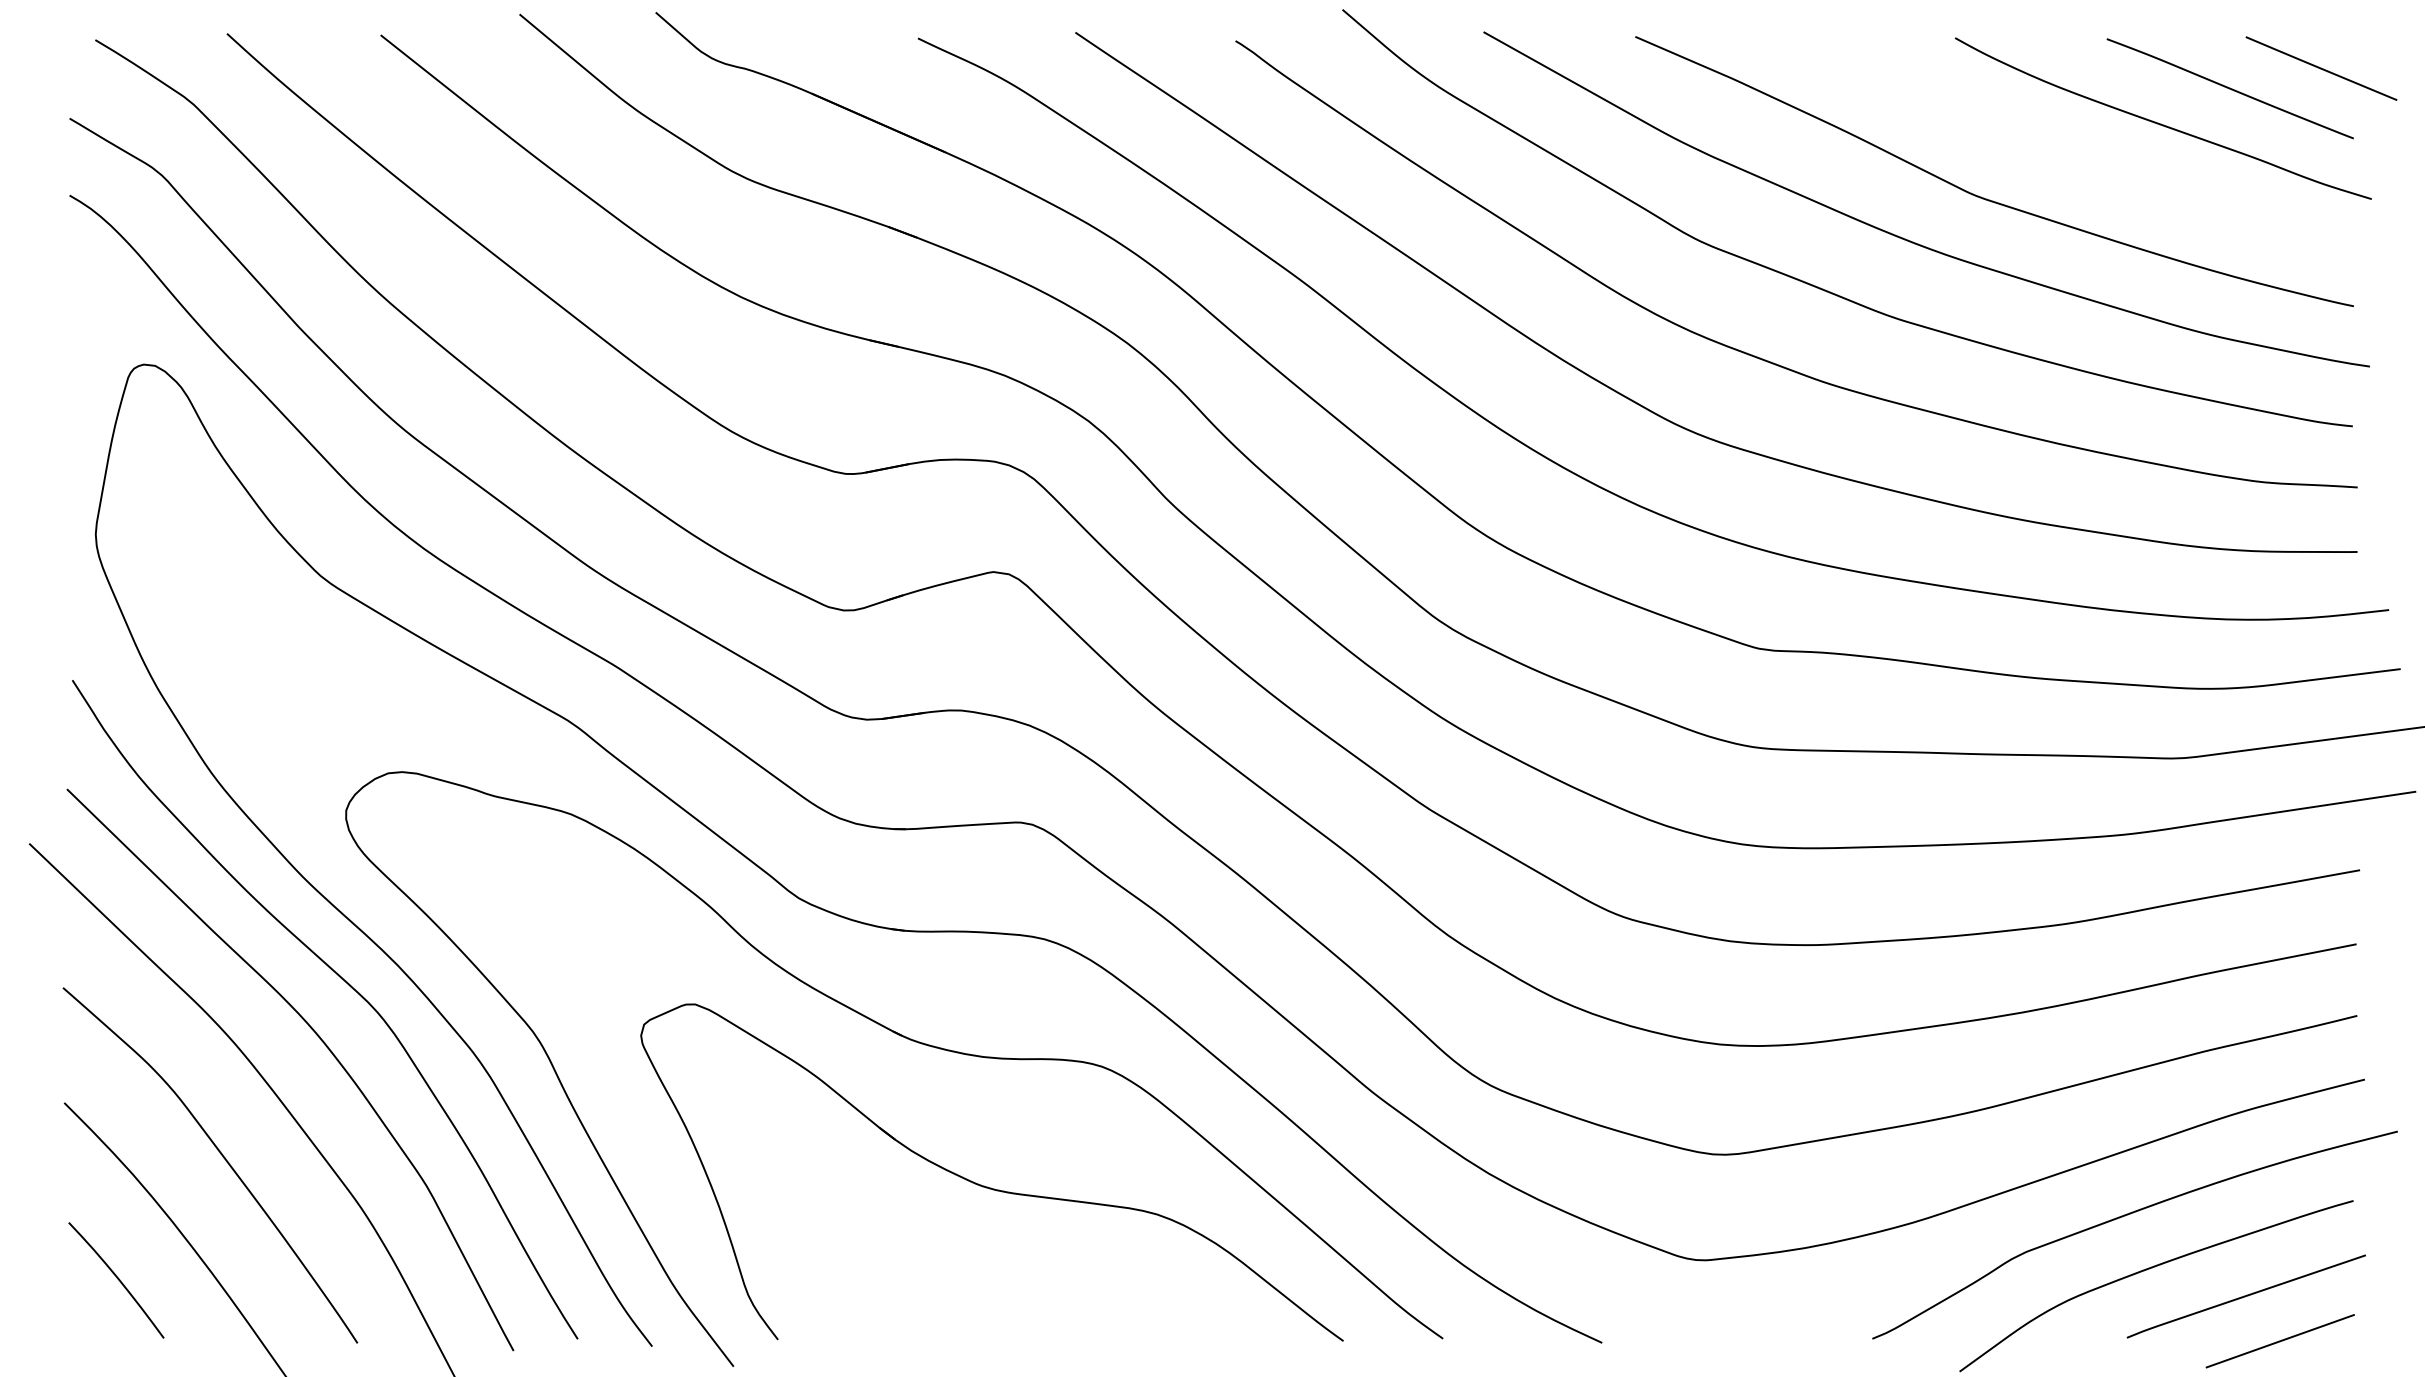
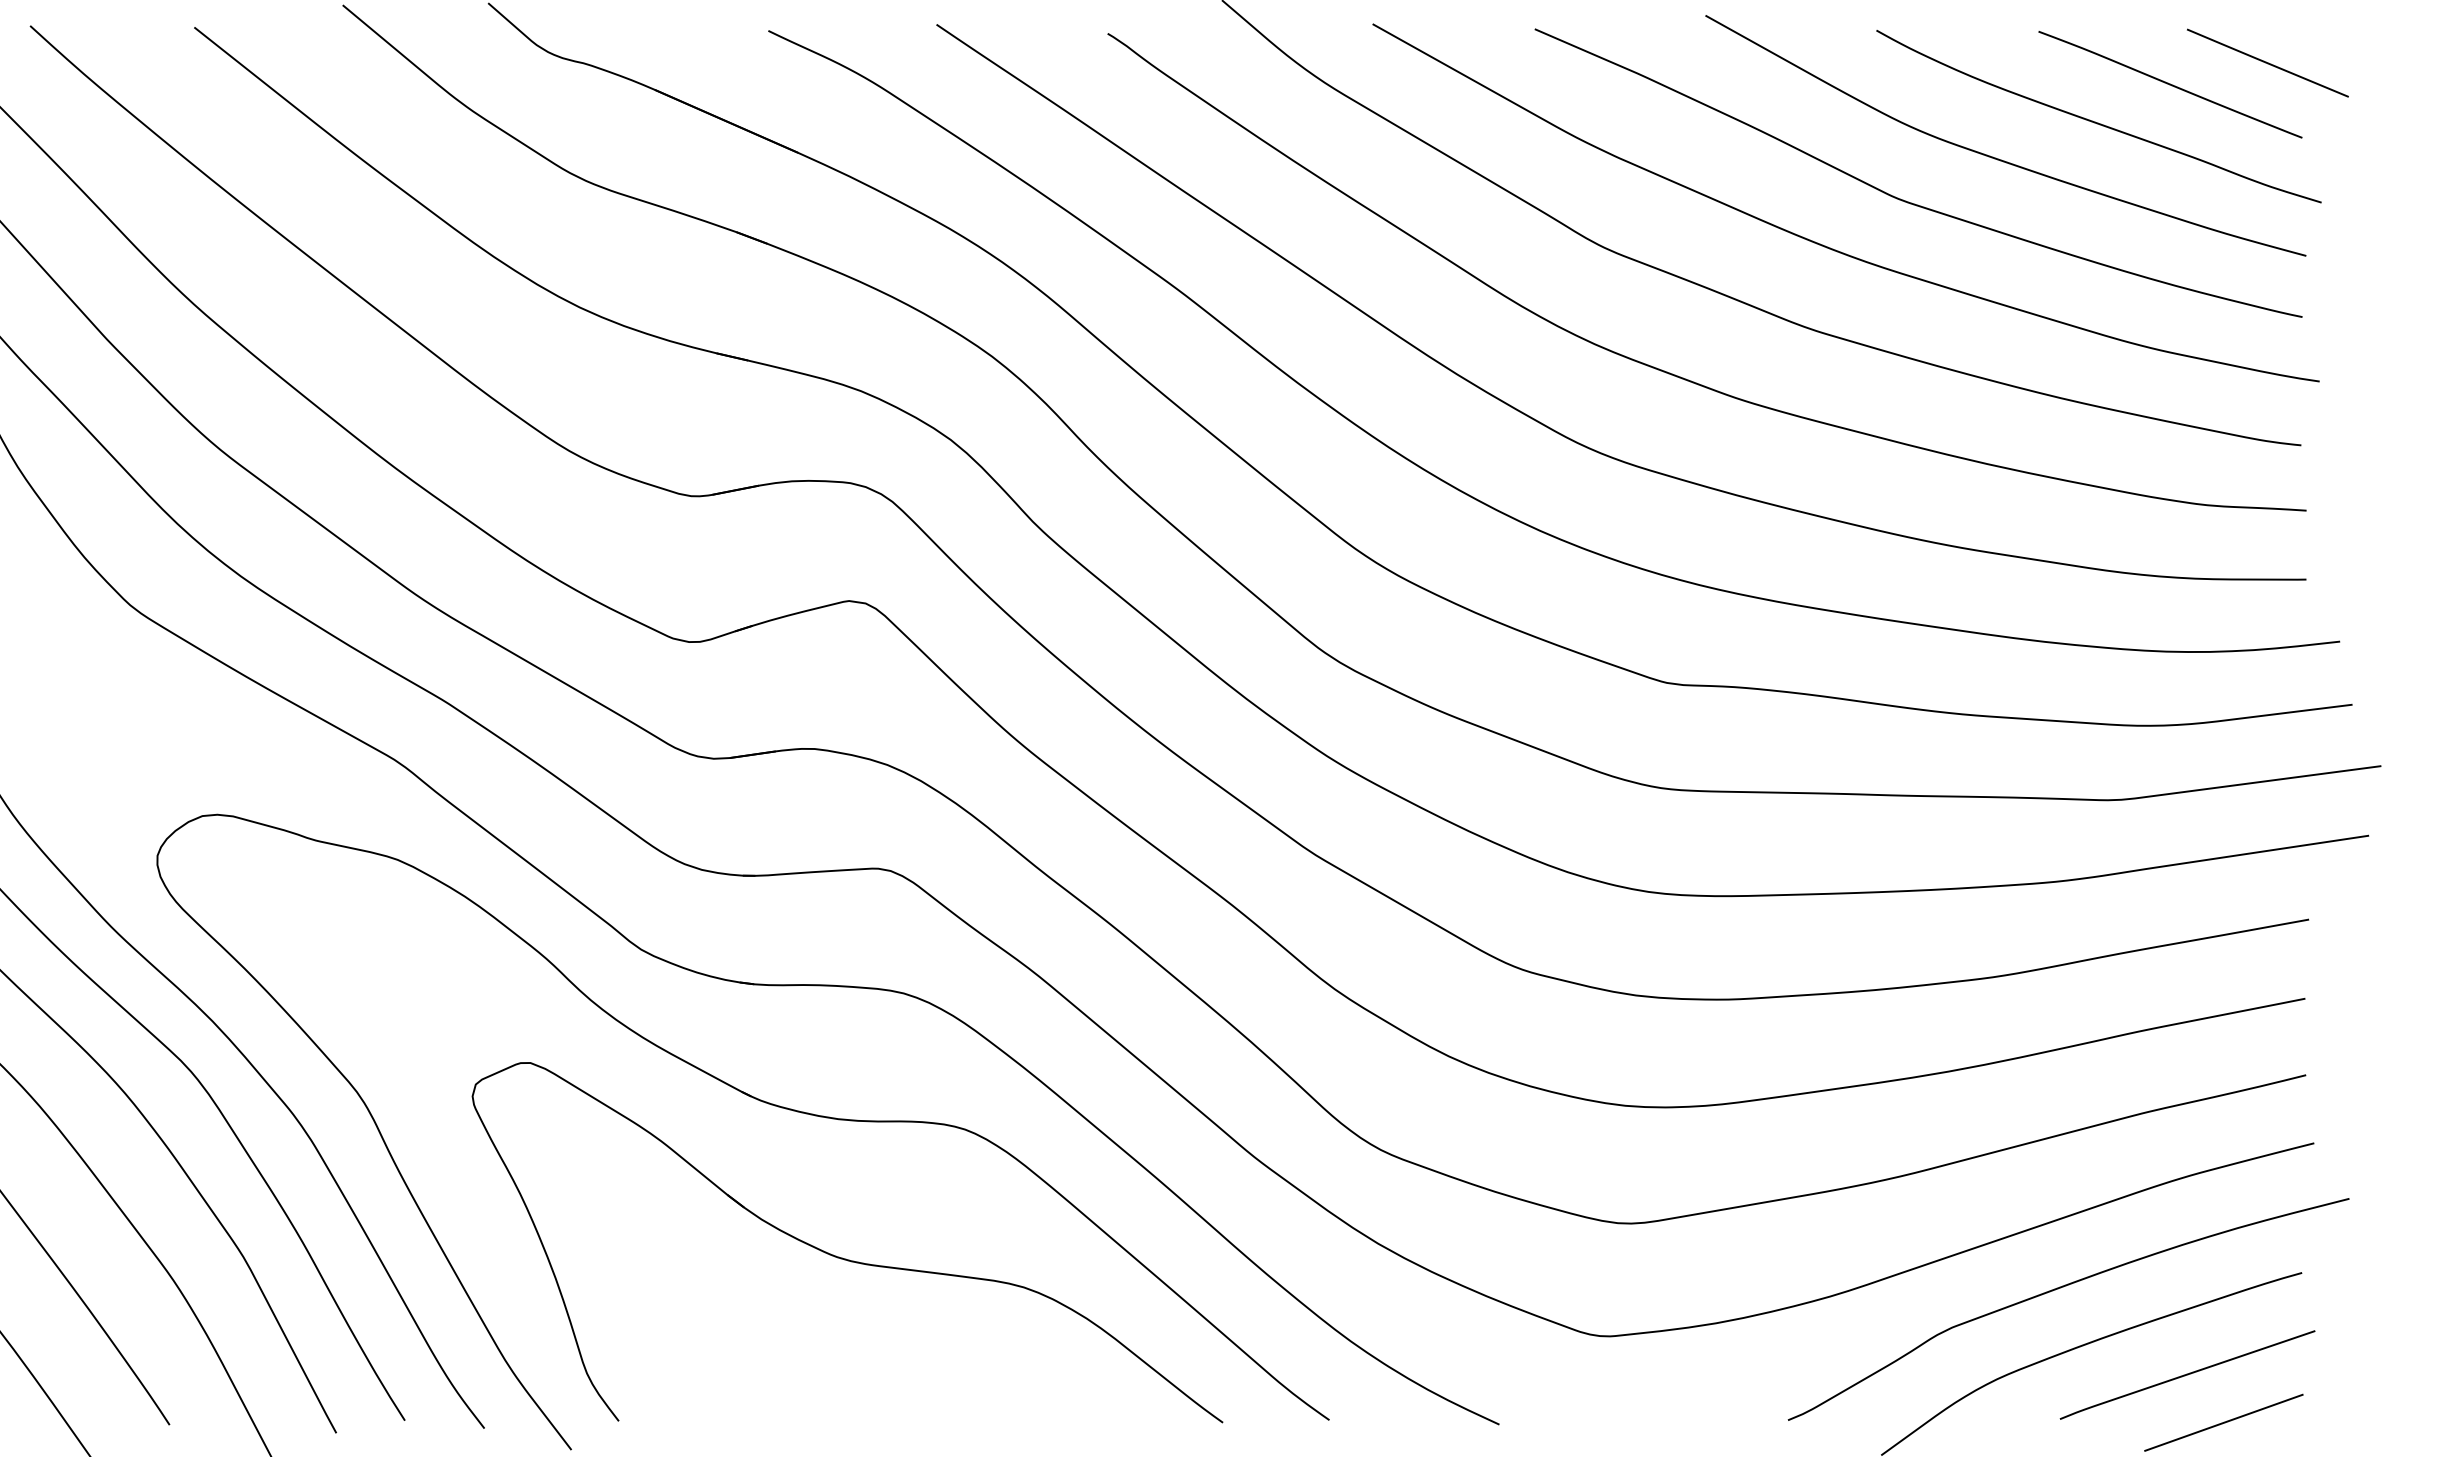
curve: (2068, 157) -> (1997, 158), added

